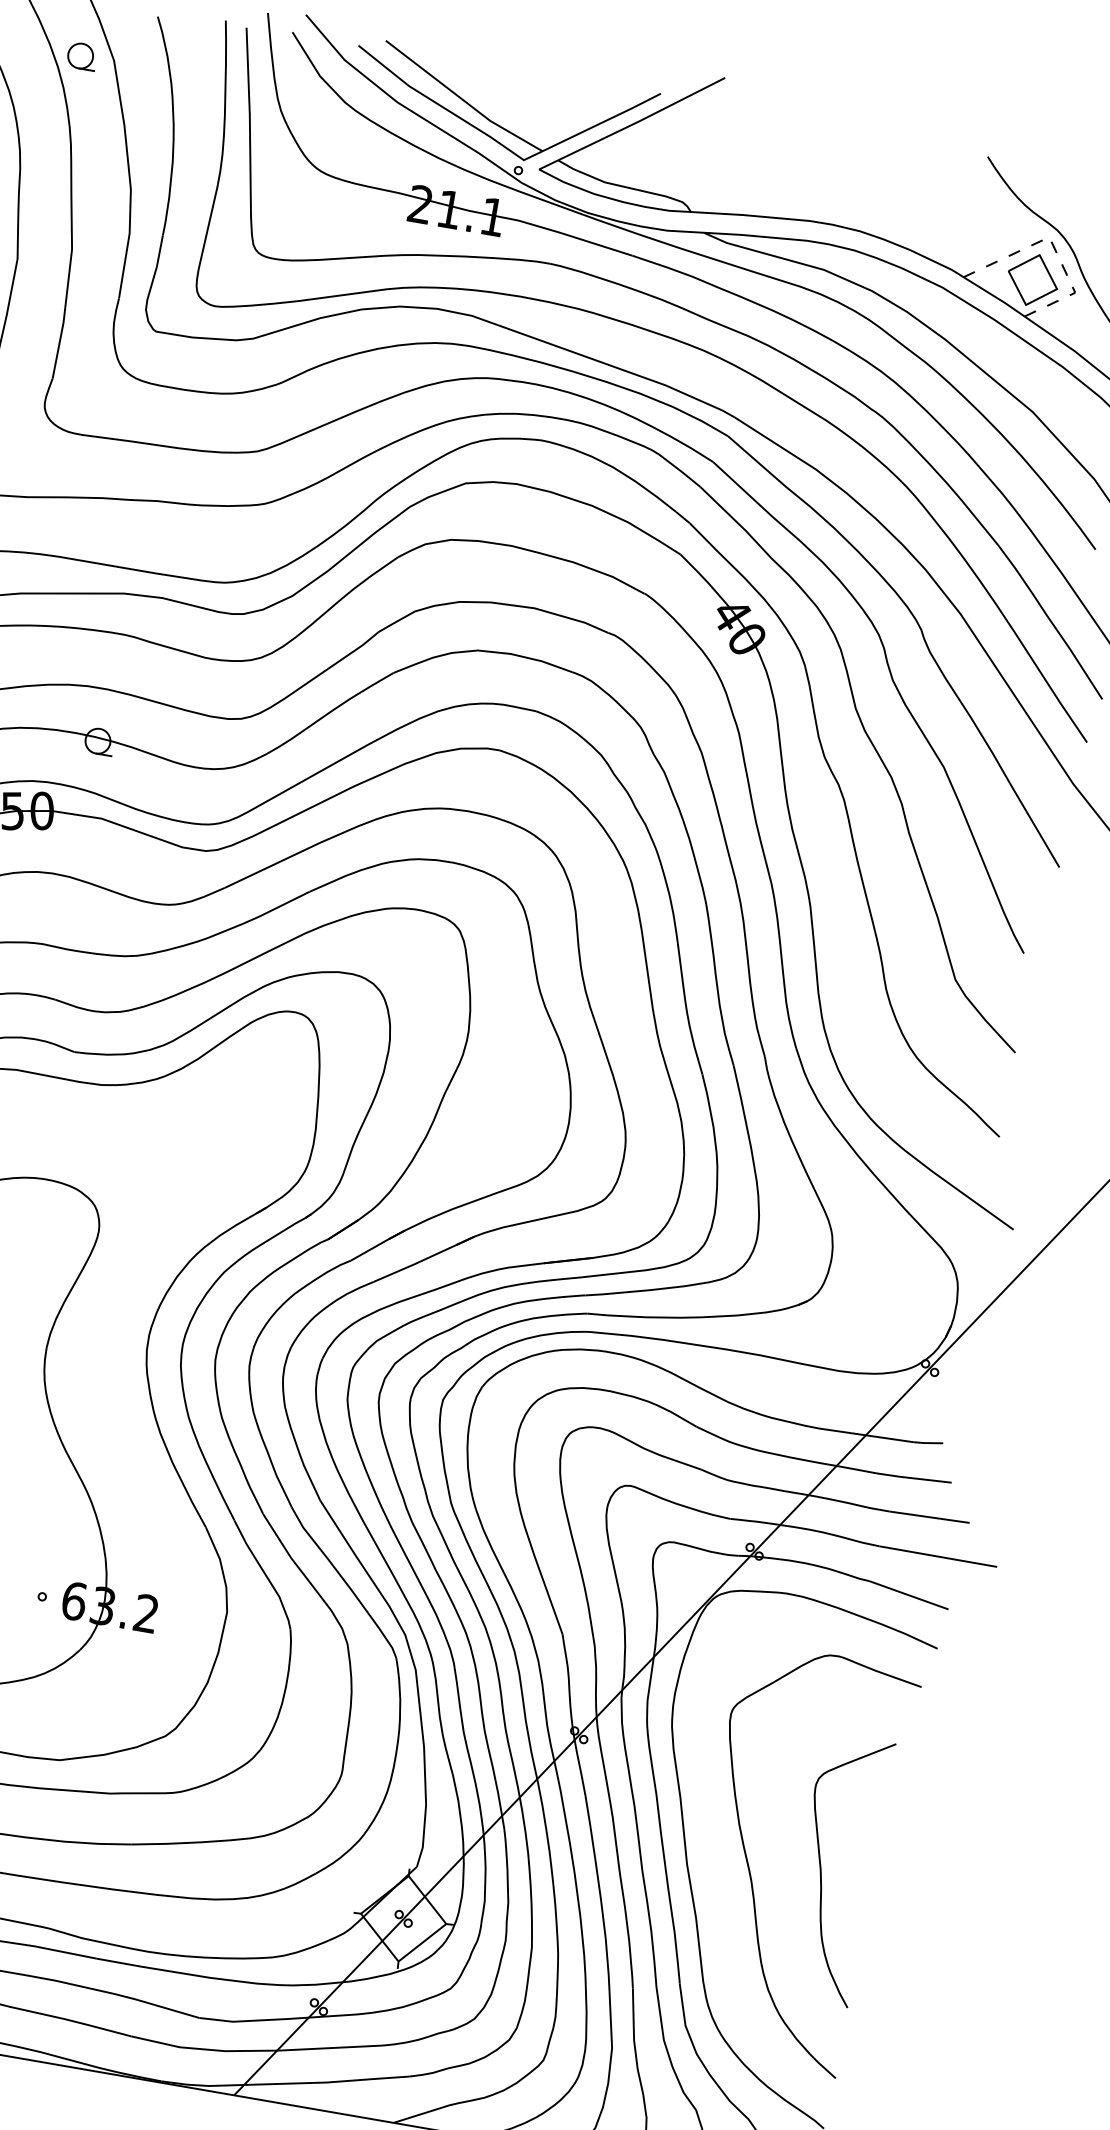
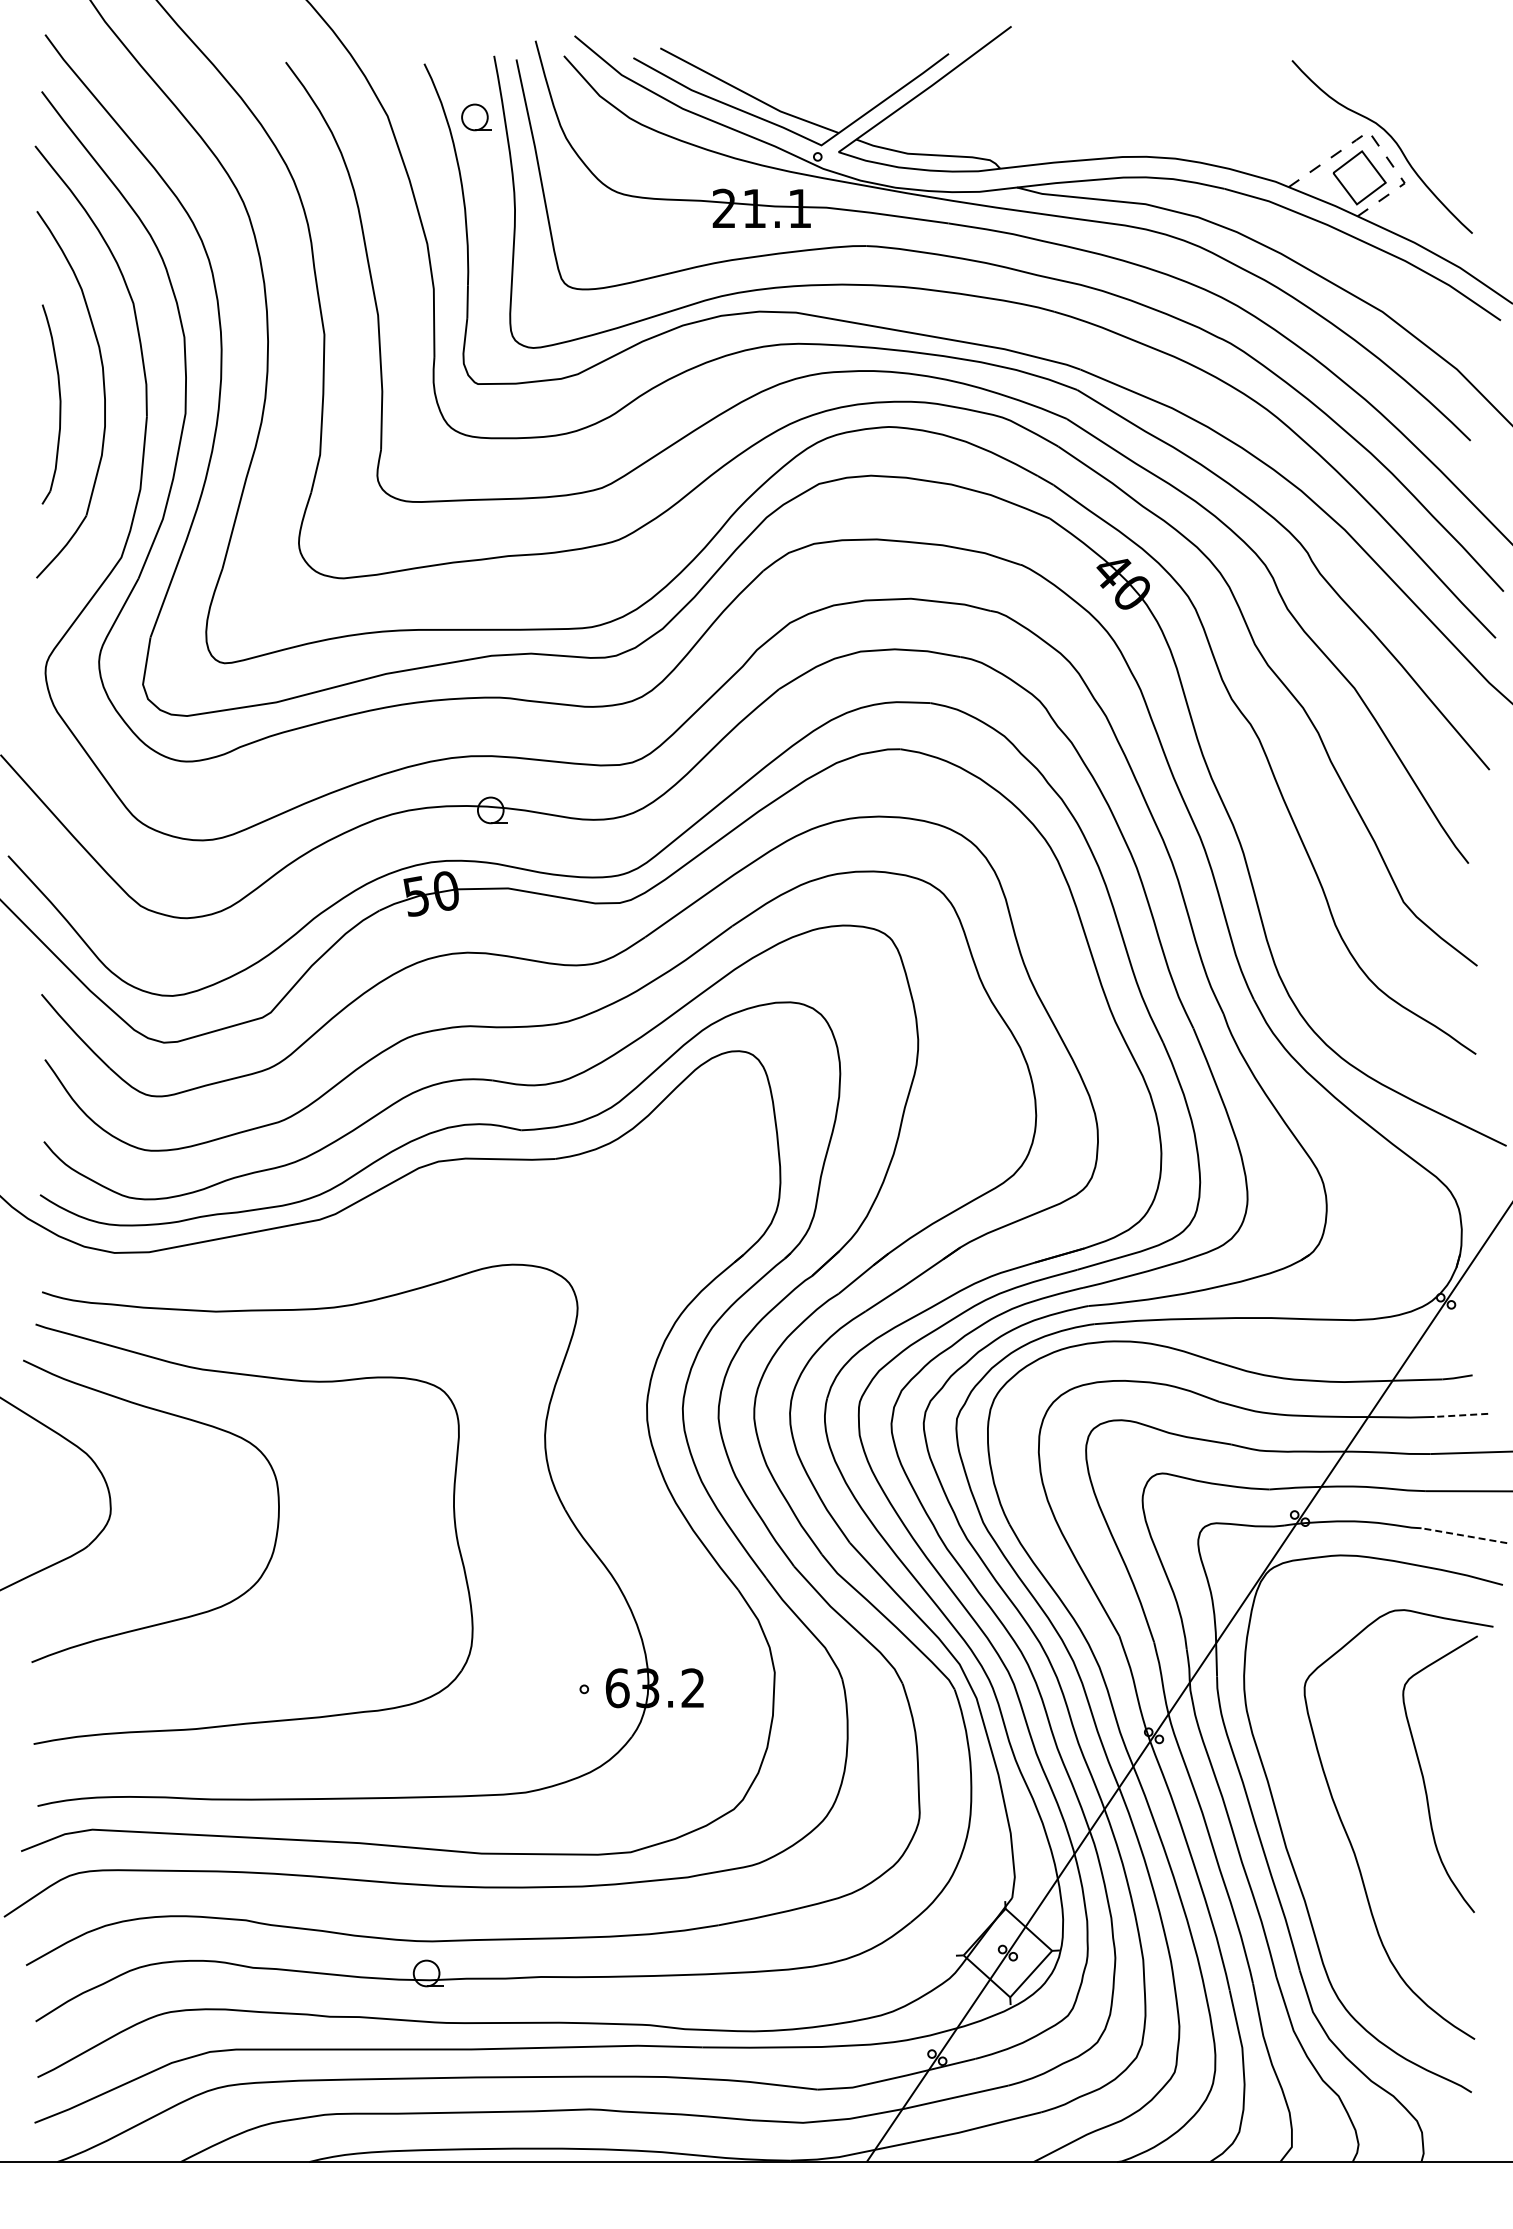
part: (82, 56) -> (476, 117), moved
line: (925, 1479) -> (1461, 1415), solid -> dashed
line: (908, 1594) -> (1463, 1535), solid -> dashed
curve: (821, 1871) -> (1424, 1778), moved

